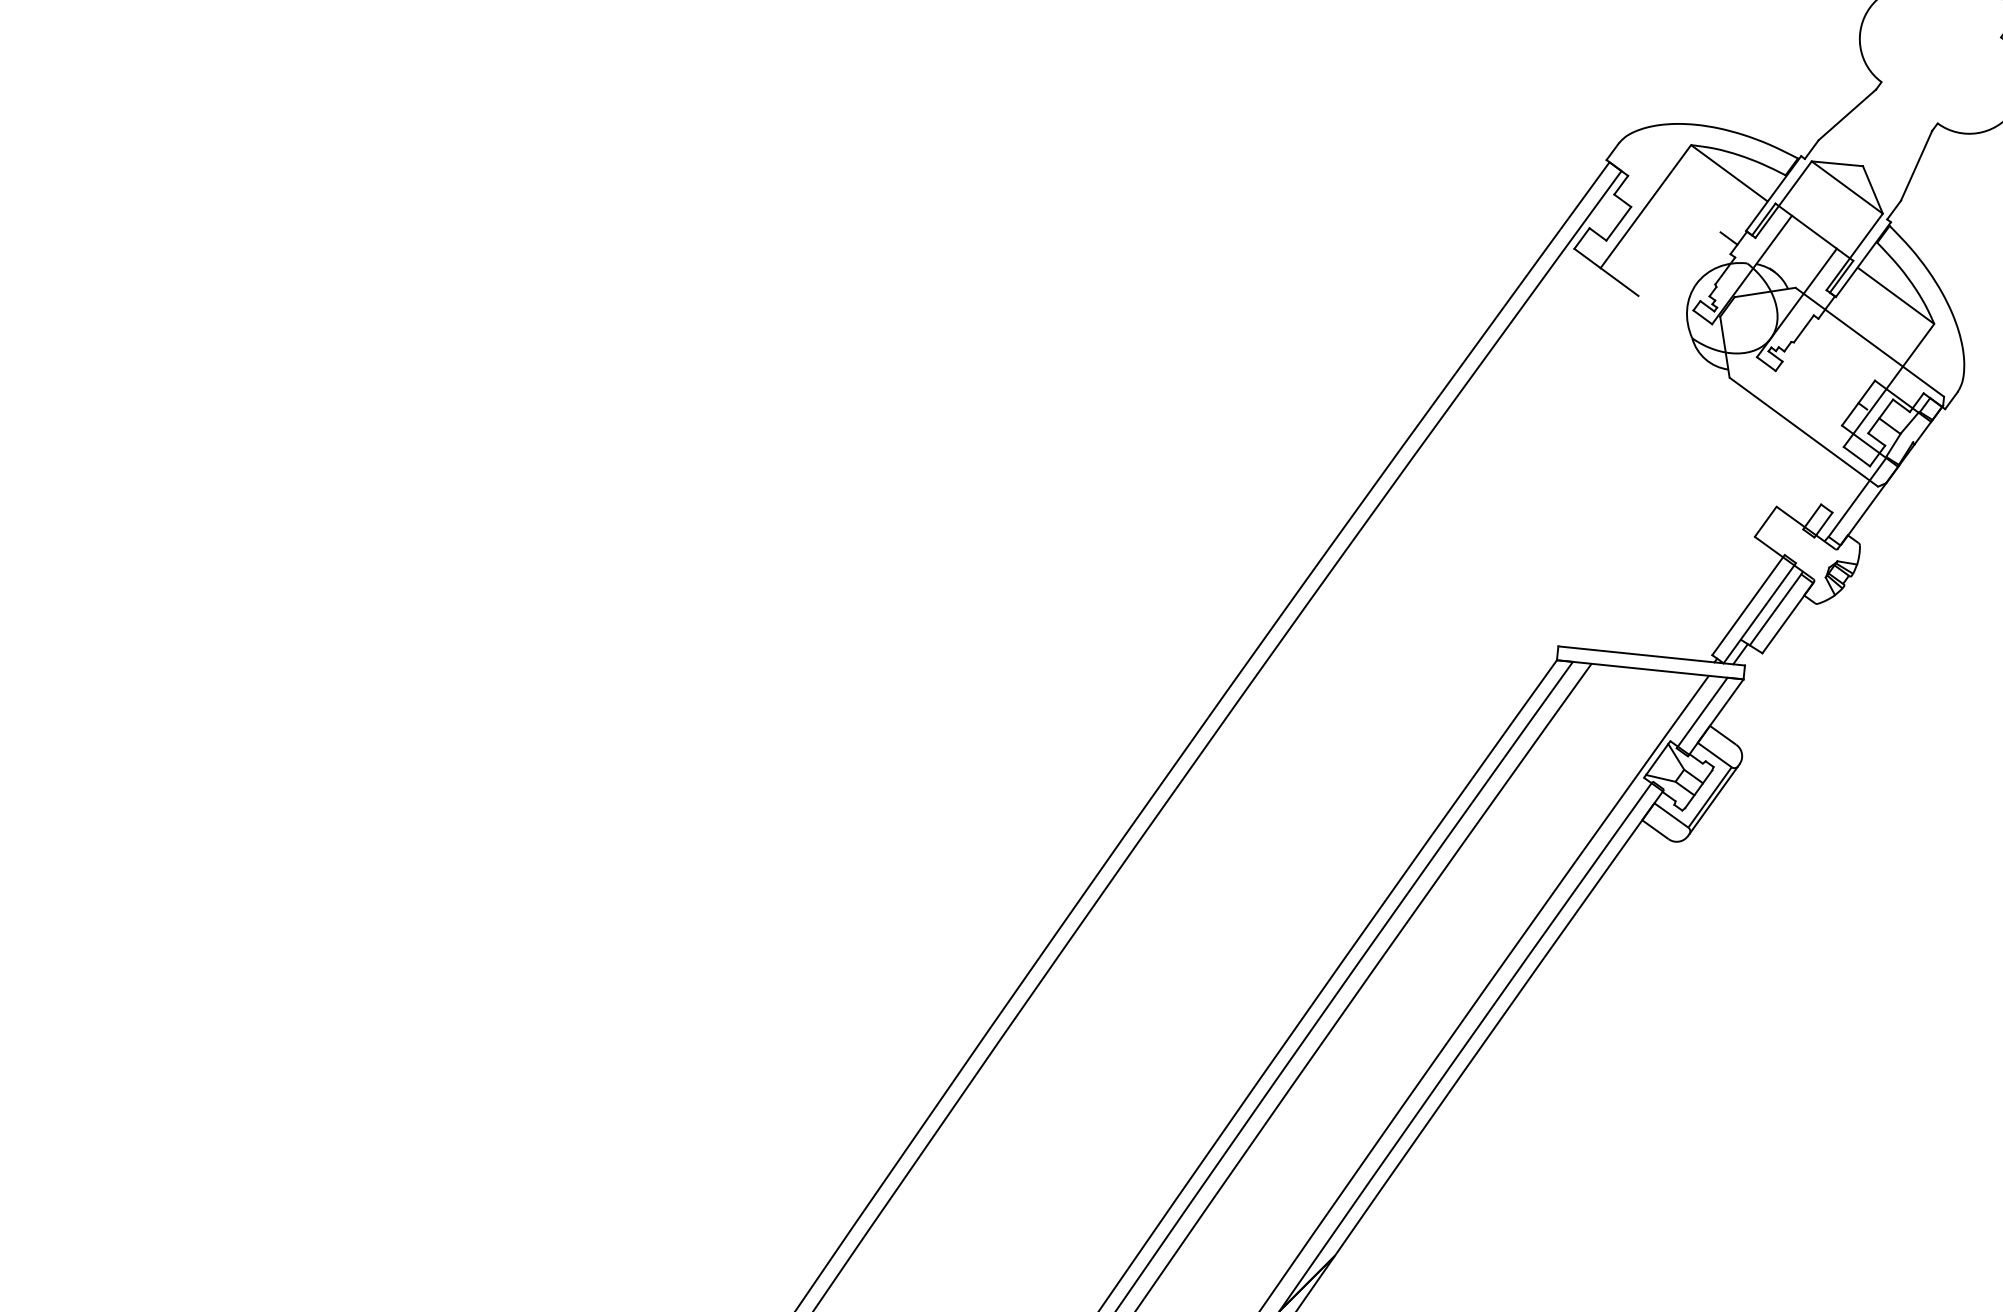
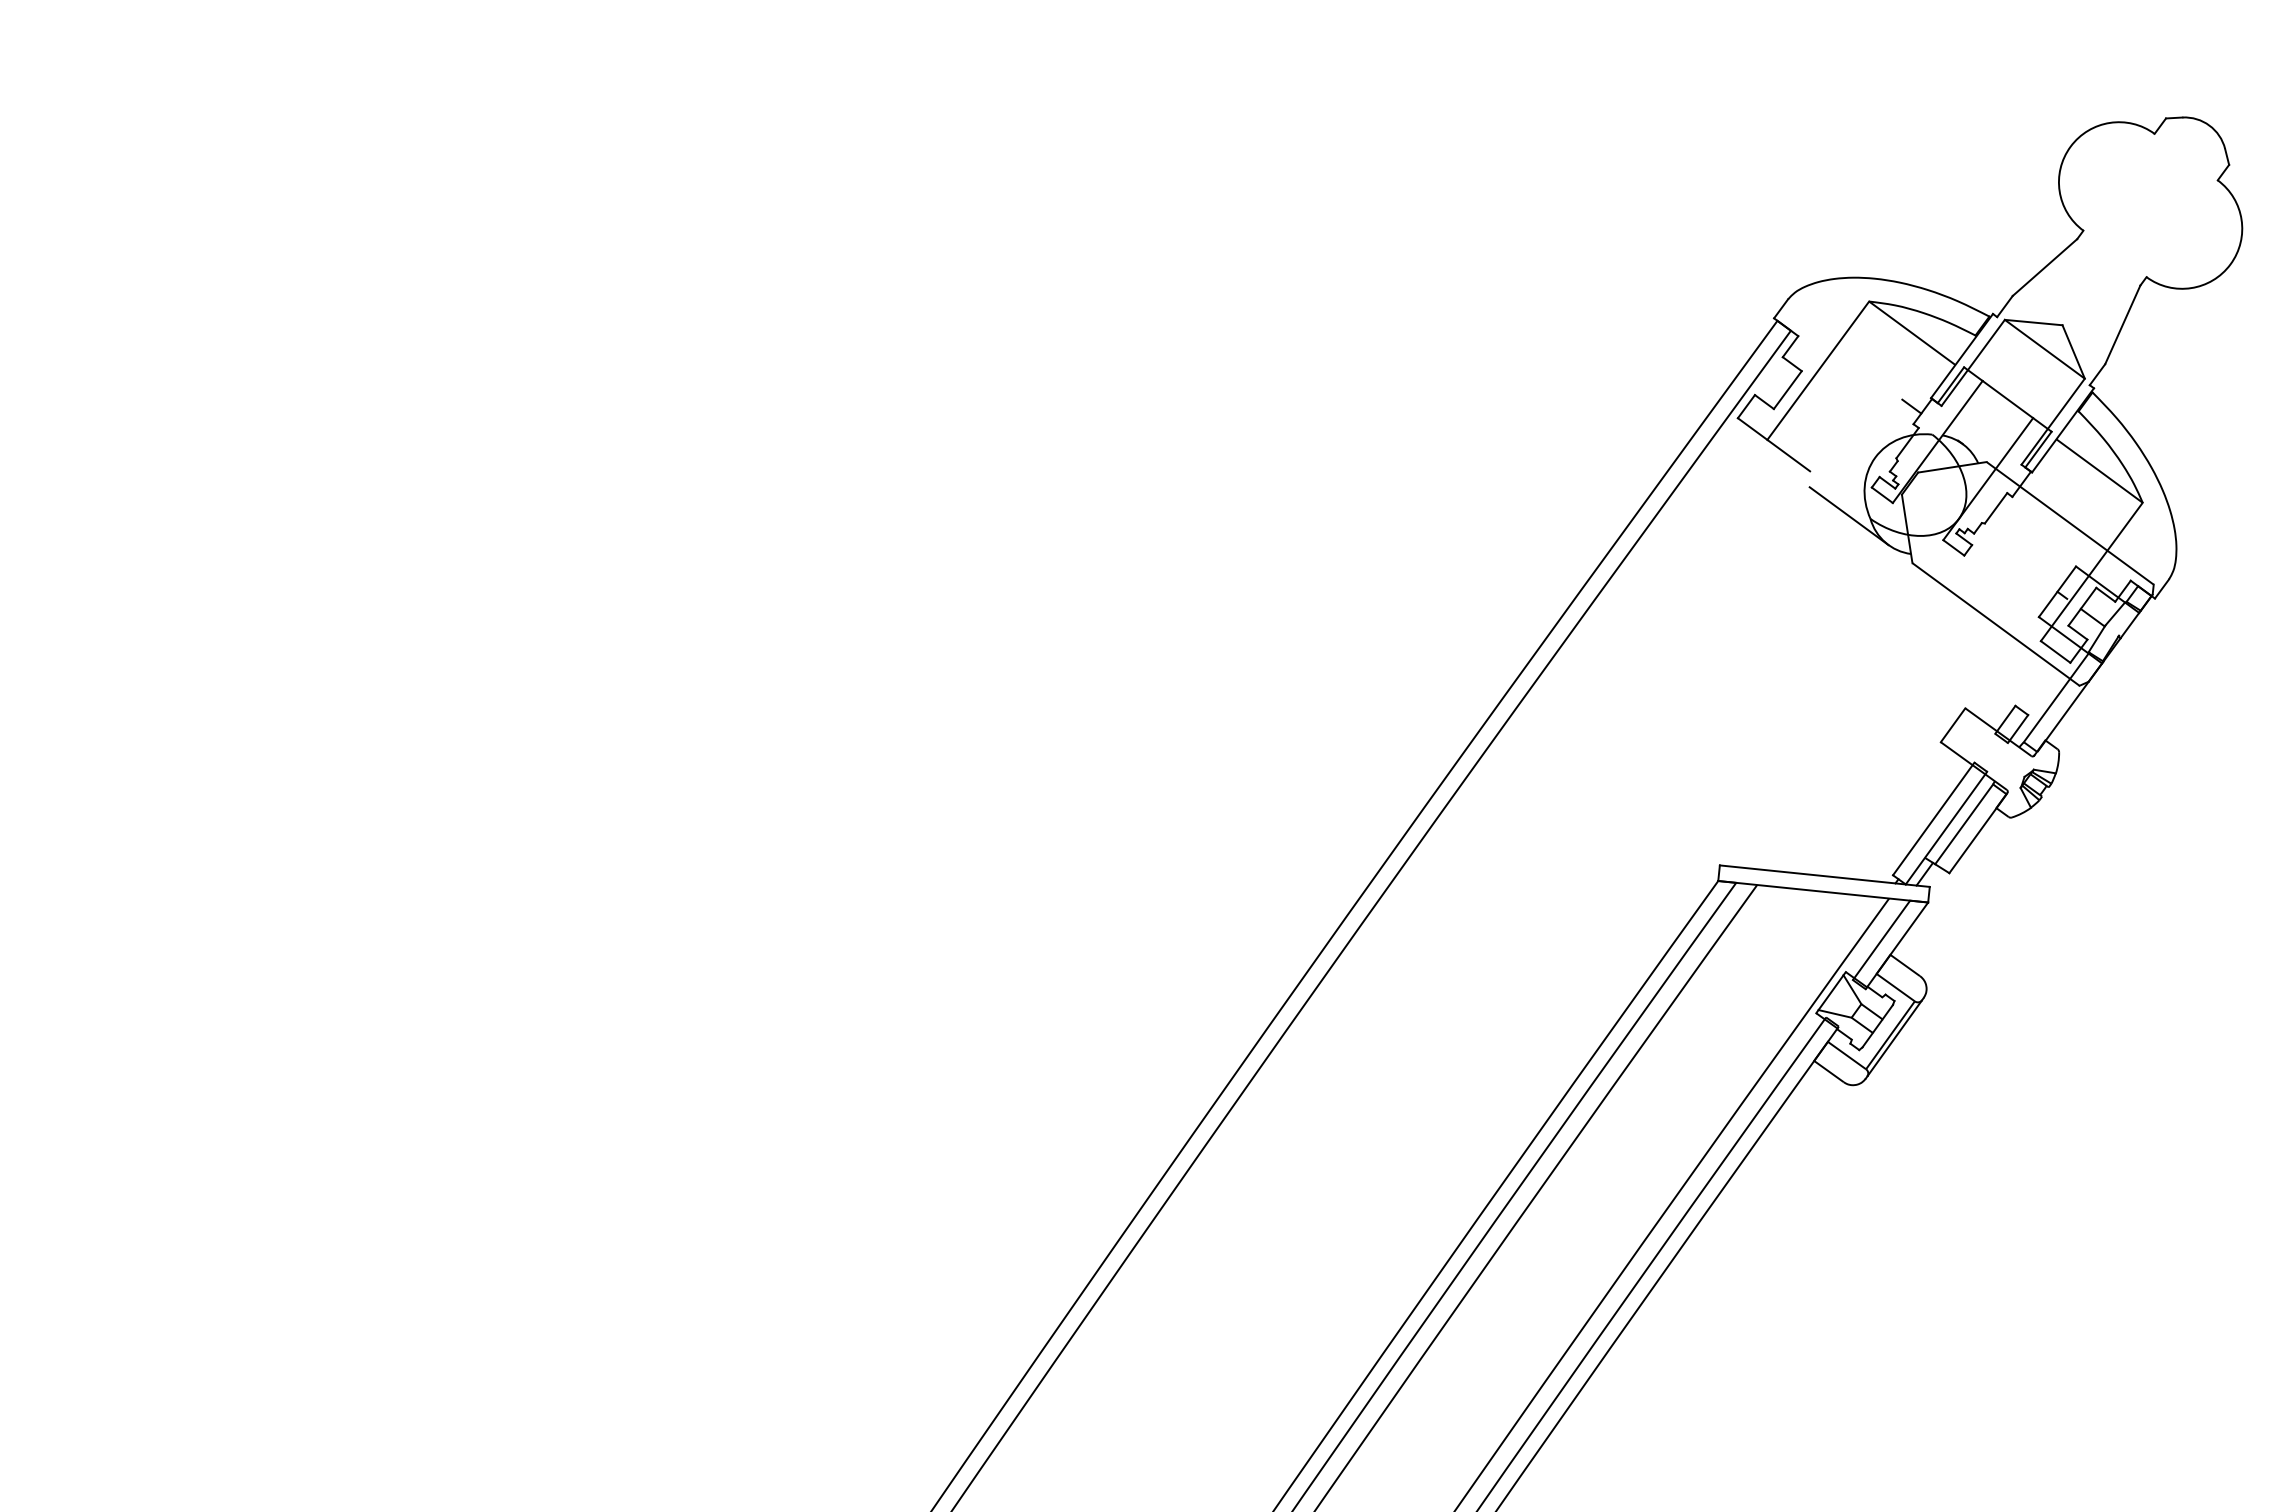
line: (1672, 336) -> (1848, 516), added

